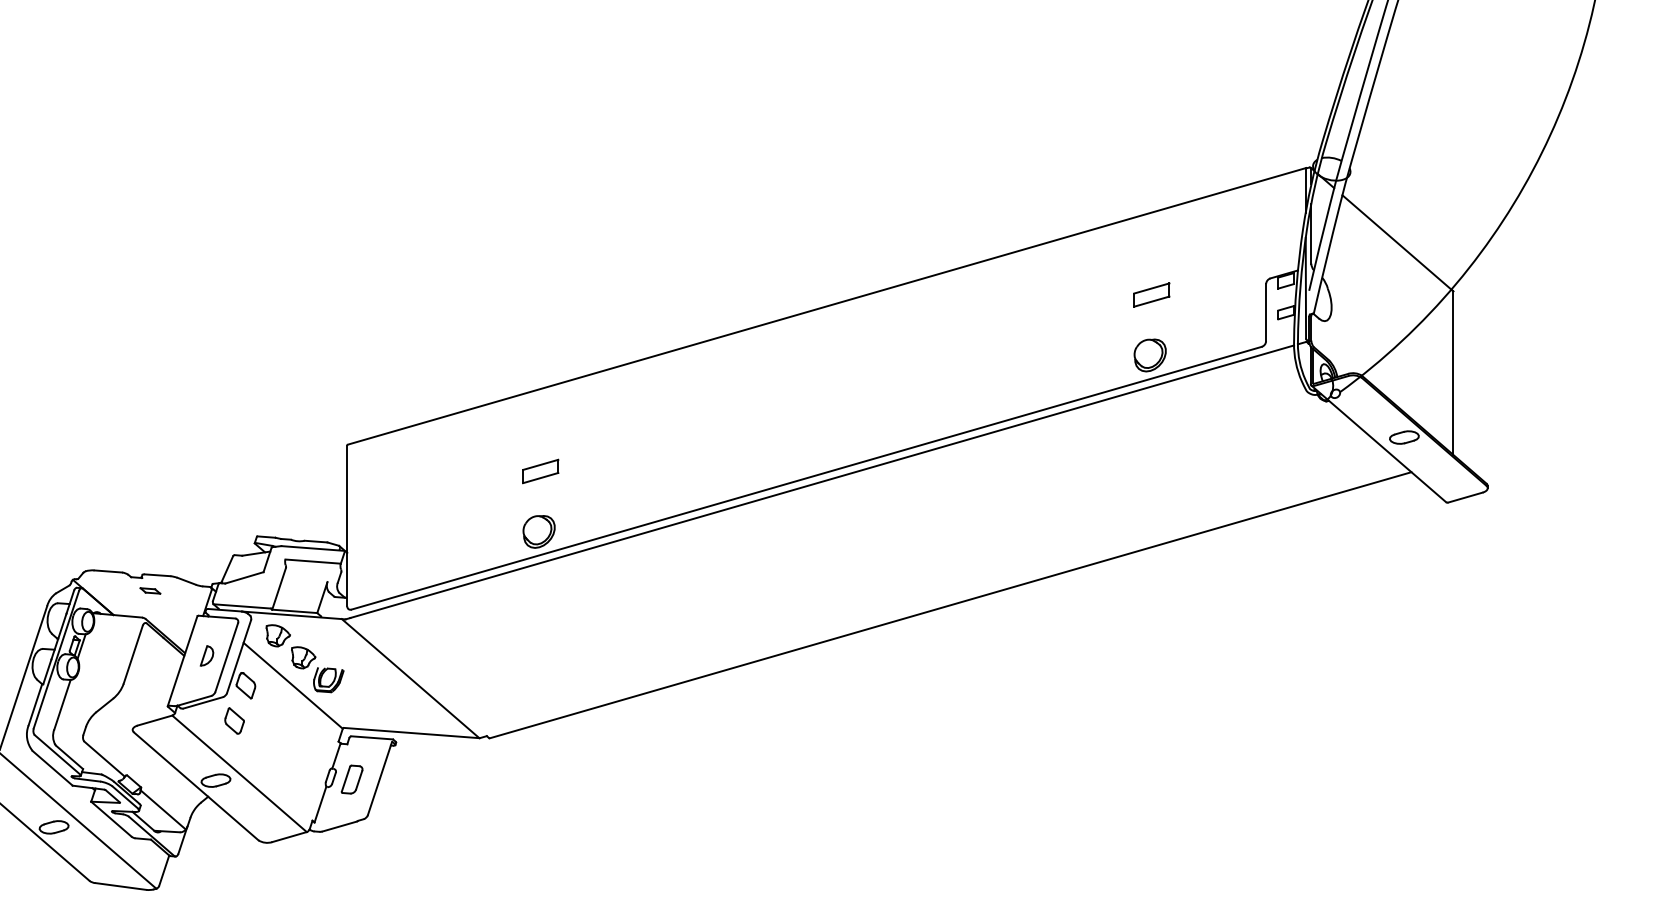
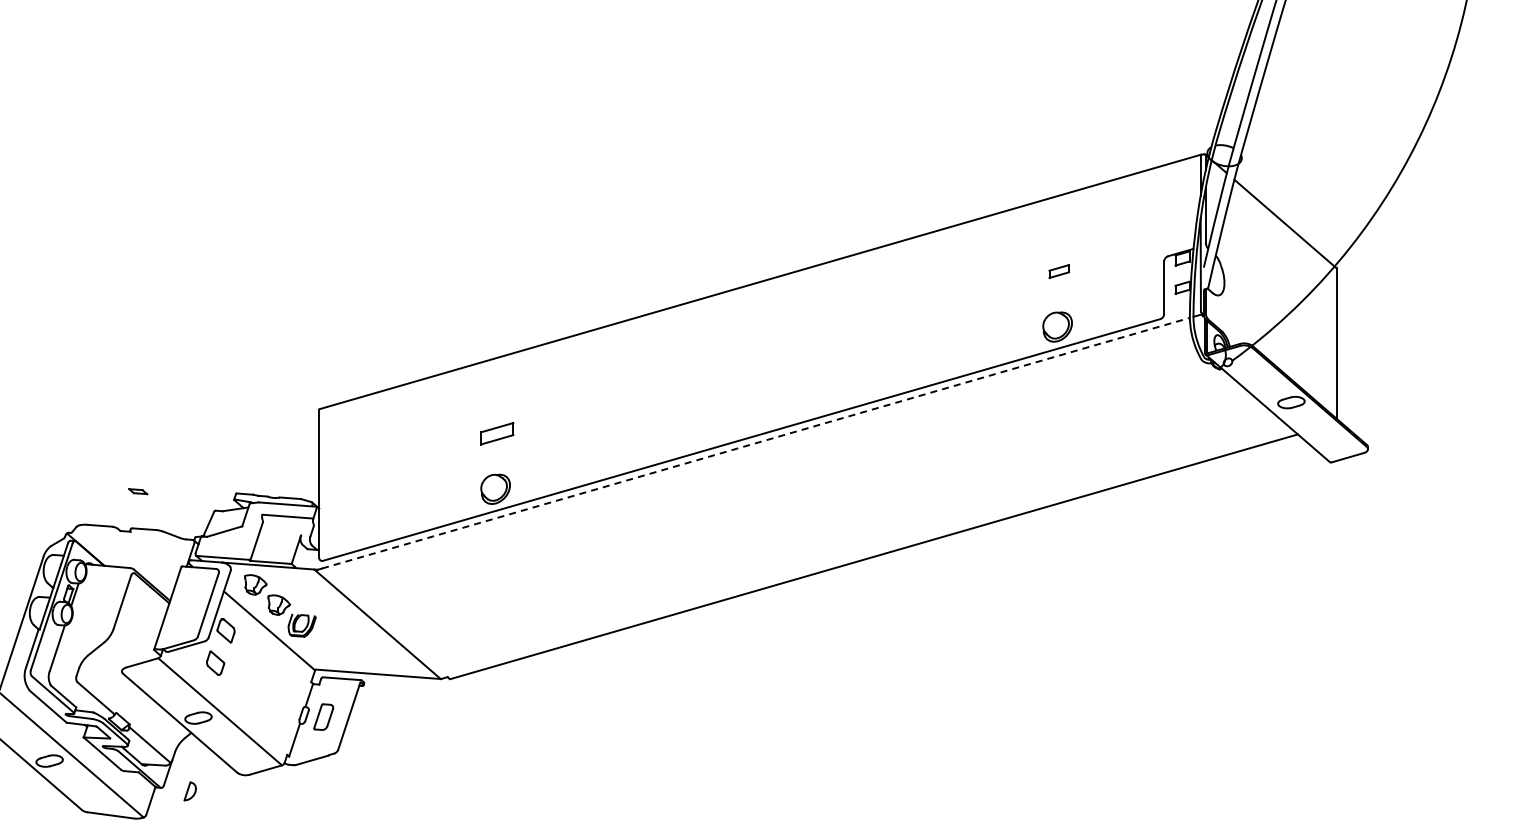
part: (1152, 295) -> (1059, 271), size x0.6
line: (821, 482) -> (755, 443), solid -> dashed
part: (150, 590) -> (138, 491), moved
part: (206, 656) -> (189, 791), moved

